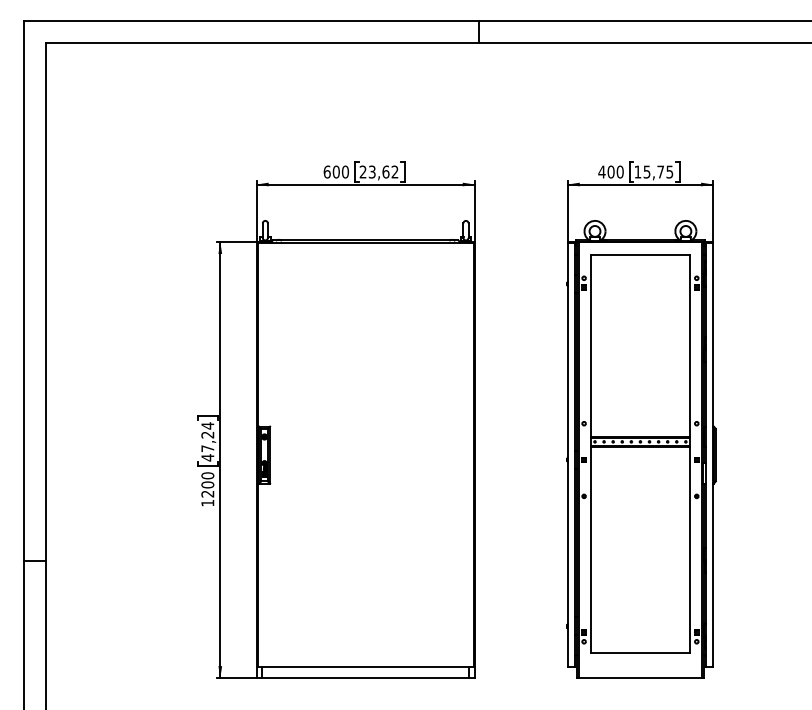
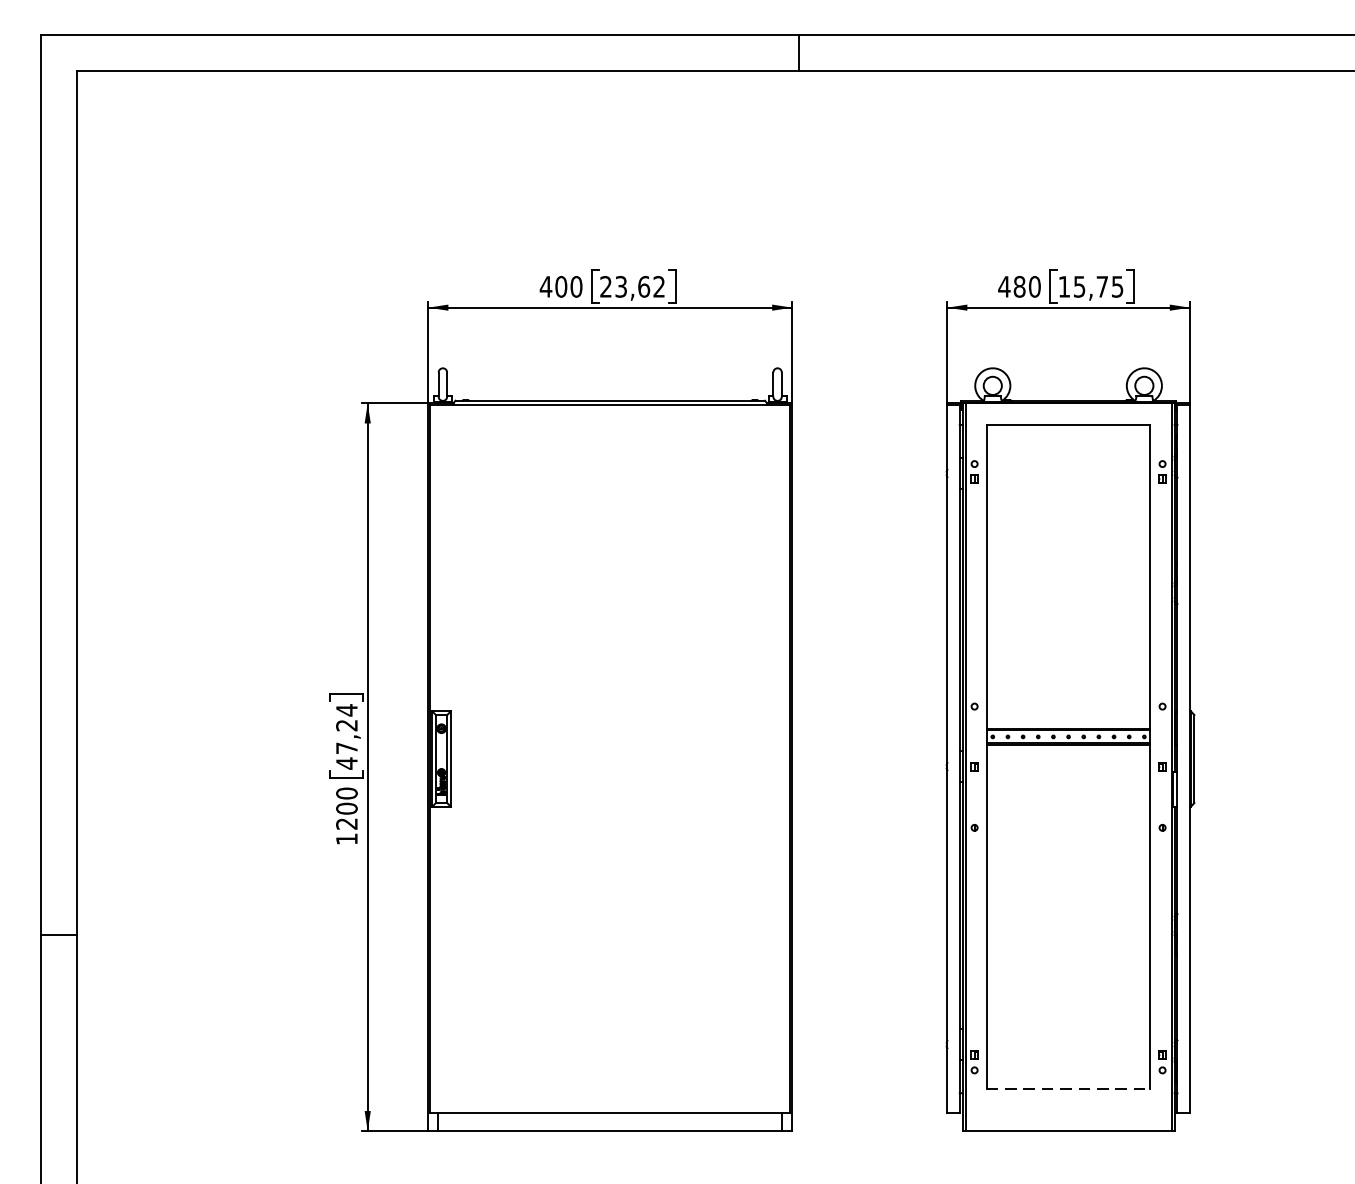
text: (326, 171) -> (544, 285), 600 -> 400
text: (610, 171) -> (1018, 285), 400 -> 480
line: (640, 652) -> (1068, 1088), solid -> dashed

